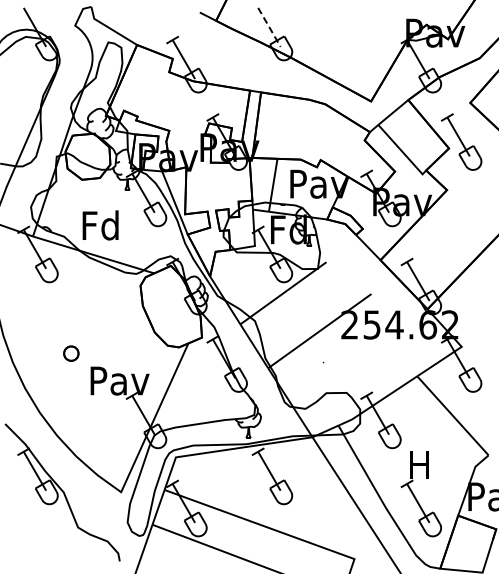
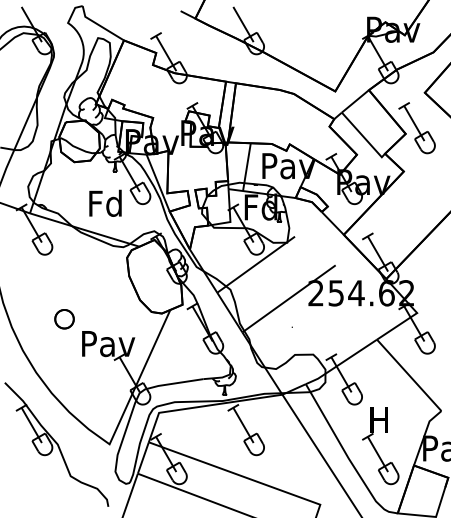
line: (269, 27) -> (243, 24), dashed -> solid
text: (100, 225) -> (105, 203), moved
part: (71, 353) -> (64, 319), size x1.43

